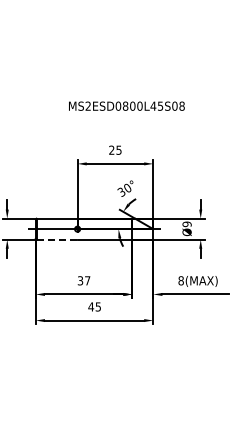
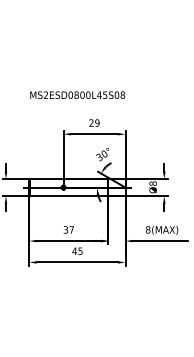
text: (126, 105) -> (77, 94), moved
text: (118, 149) -> (97, 122), 25 -> 29
text: (186, 224) -> (152, 183), Ø9 -> Ø8
line: (57, 239) -> (47, 196), dashed -> solid

